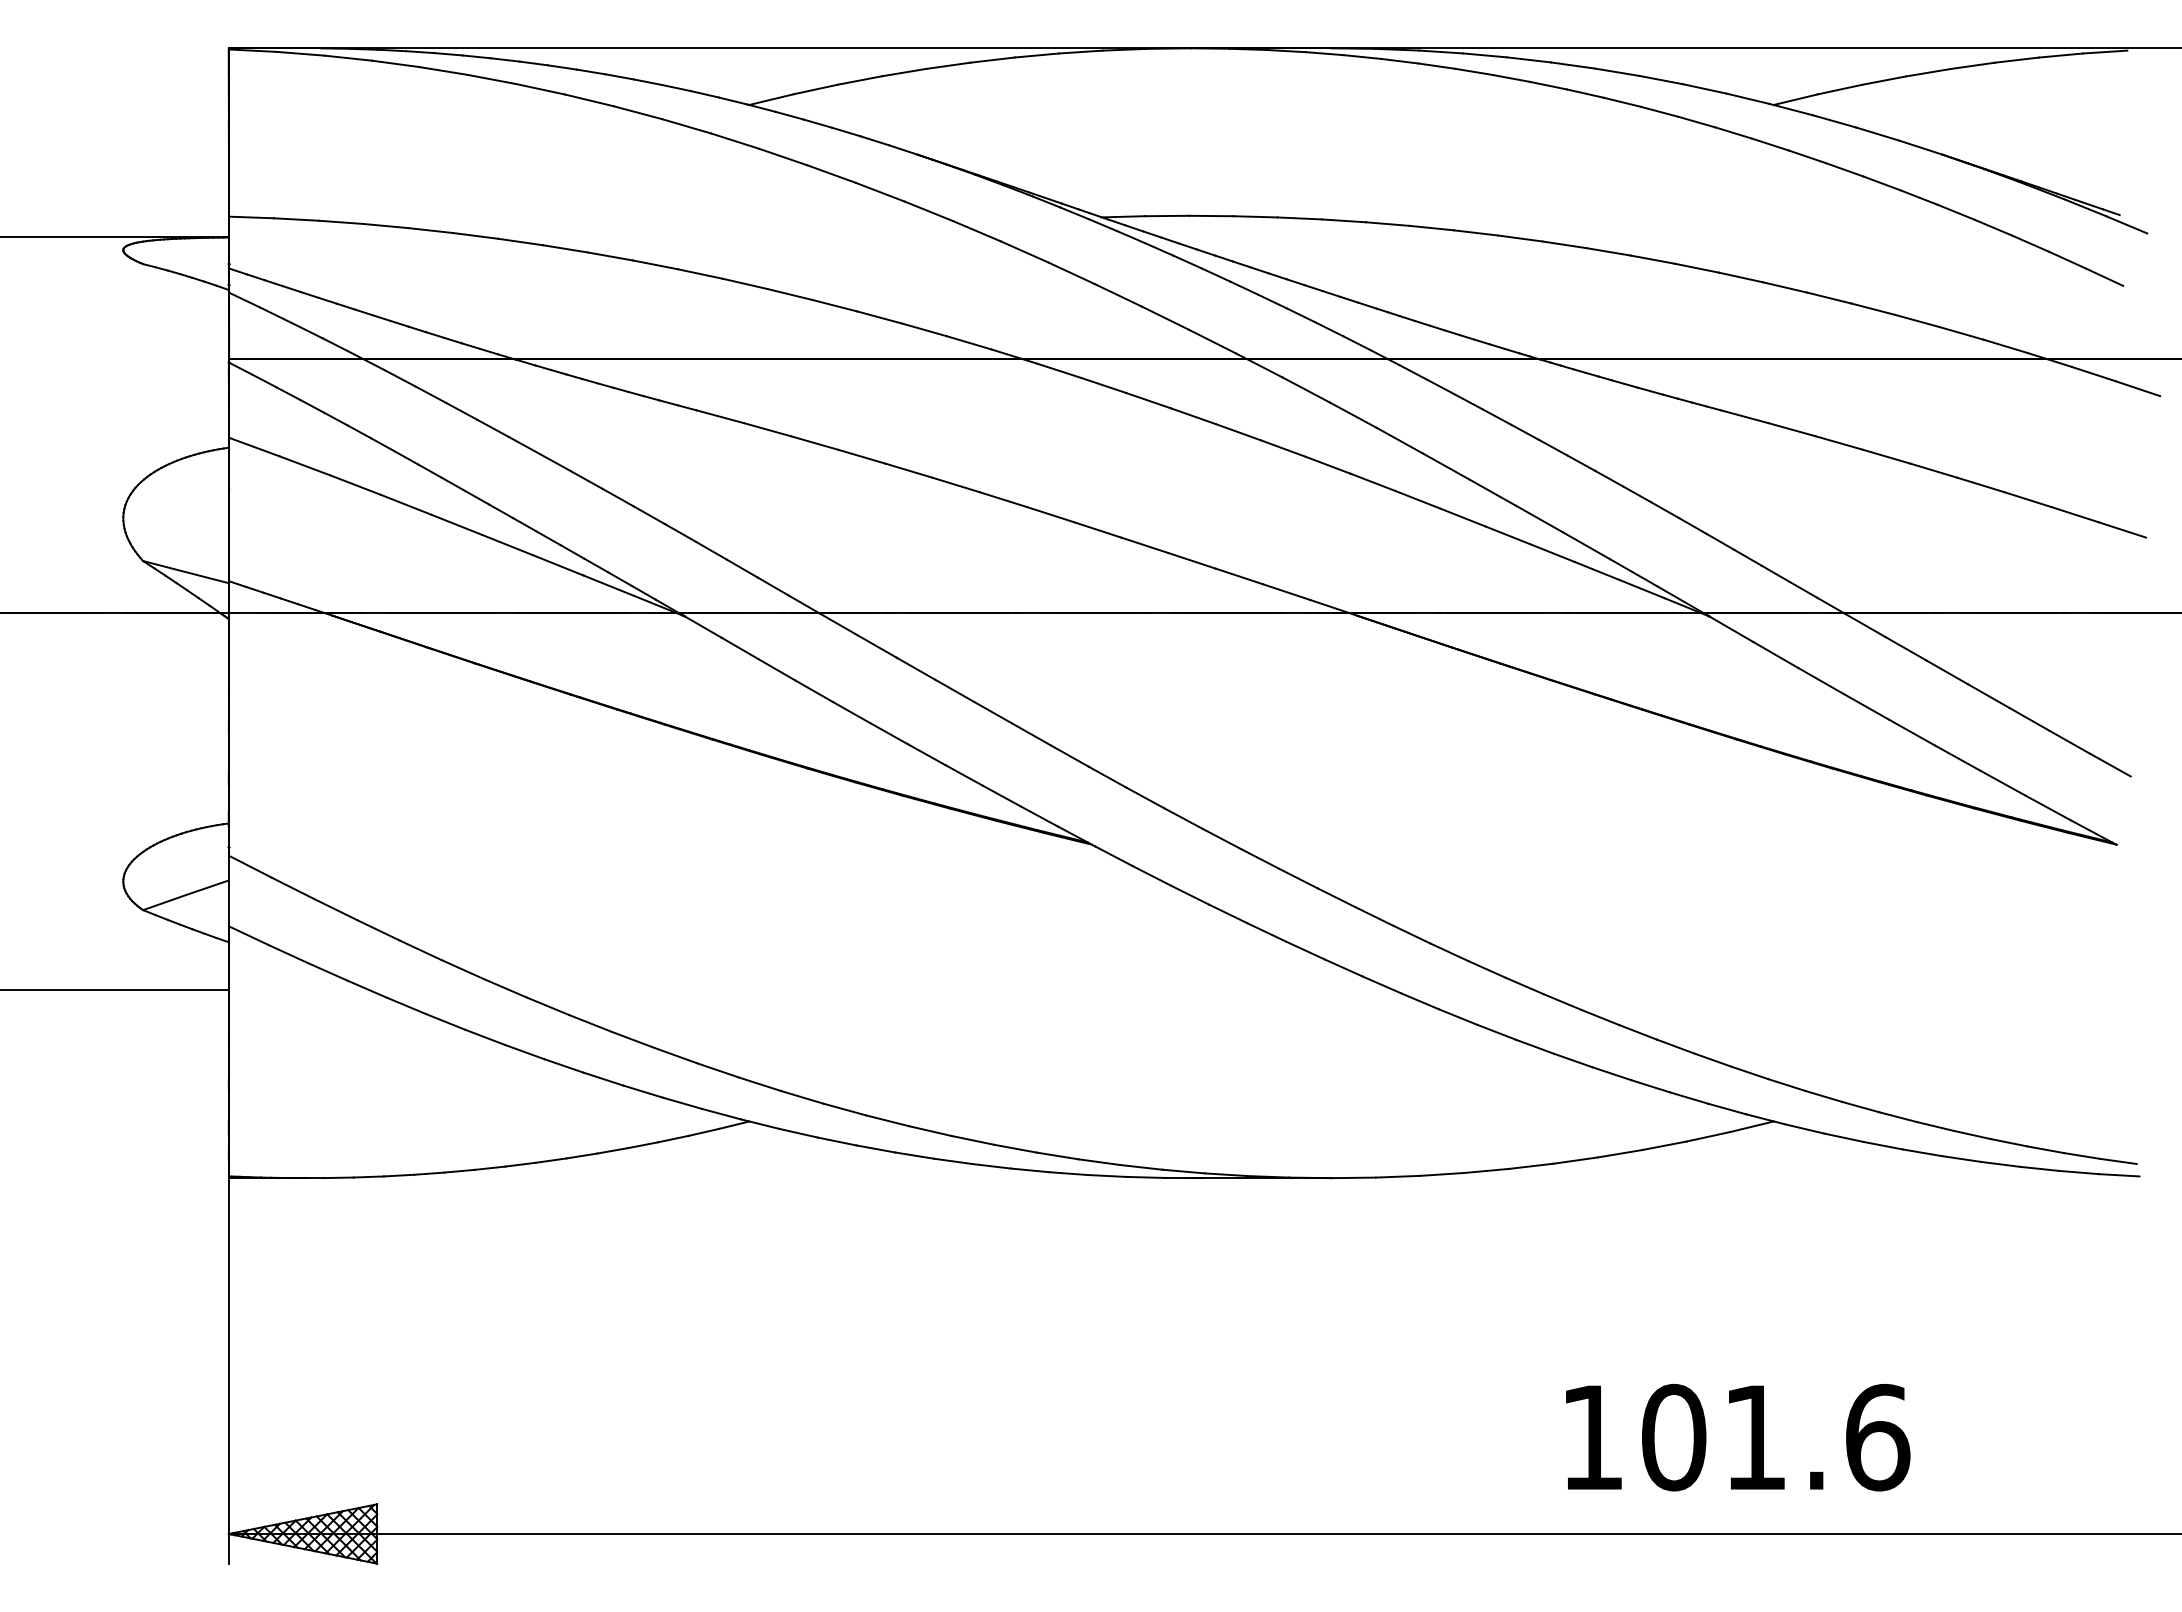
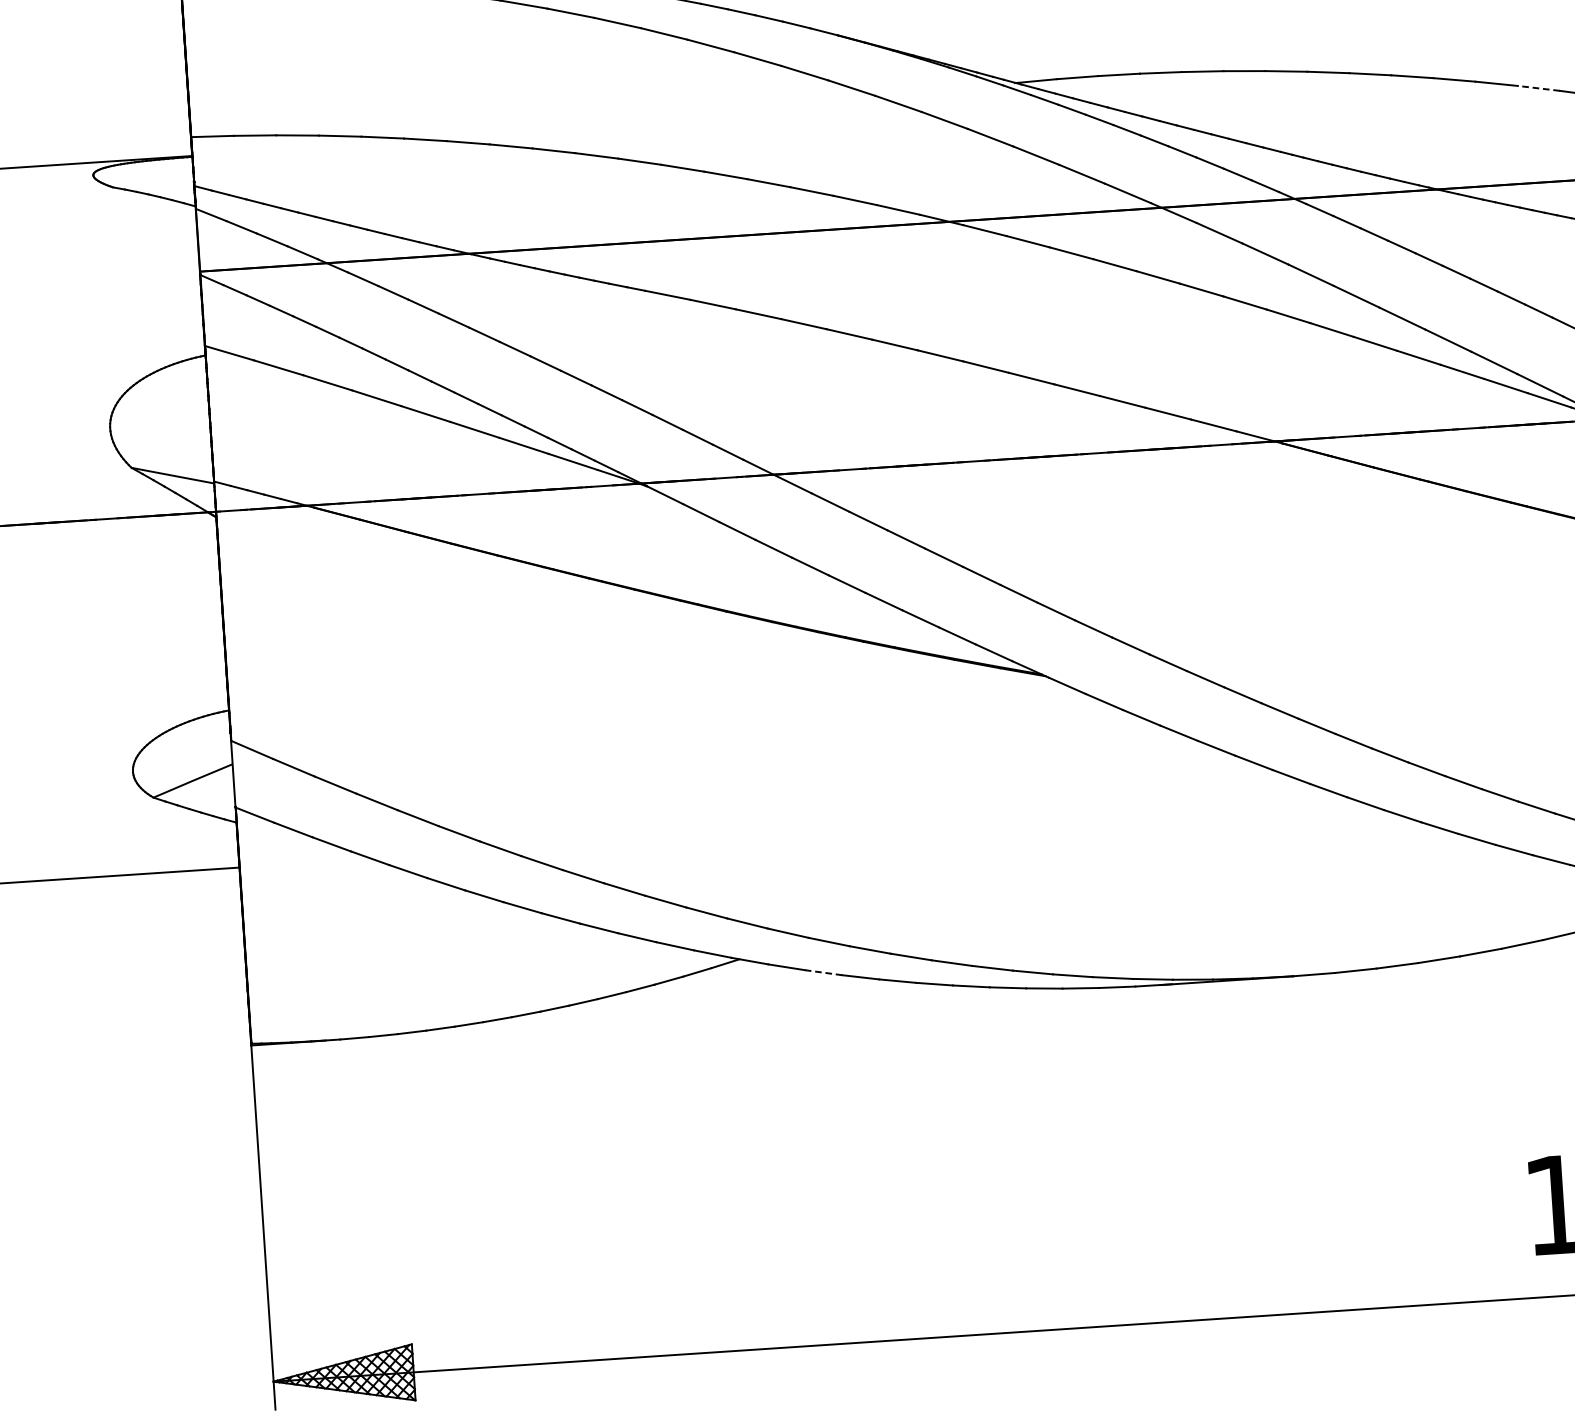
line: (1652, 259) -> (1538, 88), solid -> dashed
line: (837, 1141) -> (824, 972), solid -> dashed

